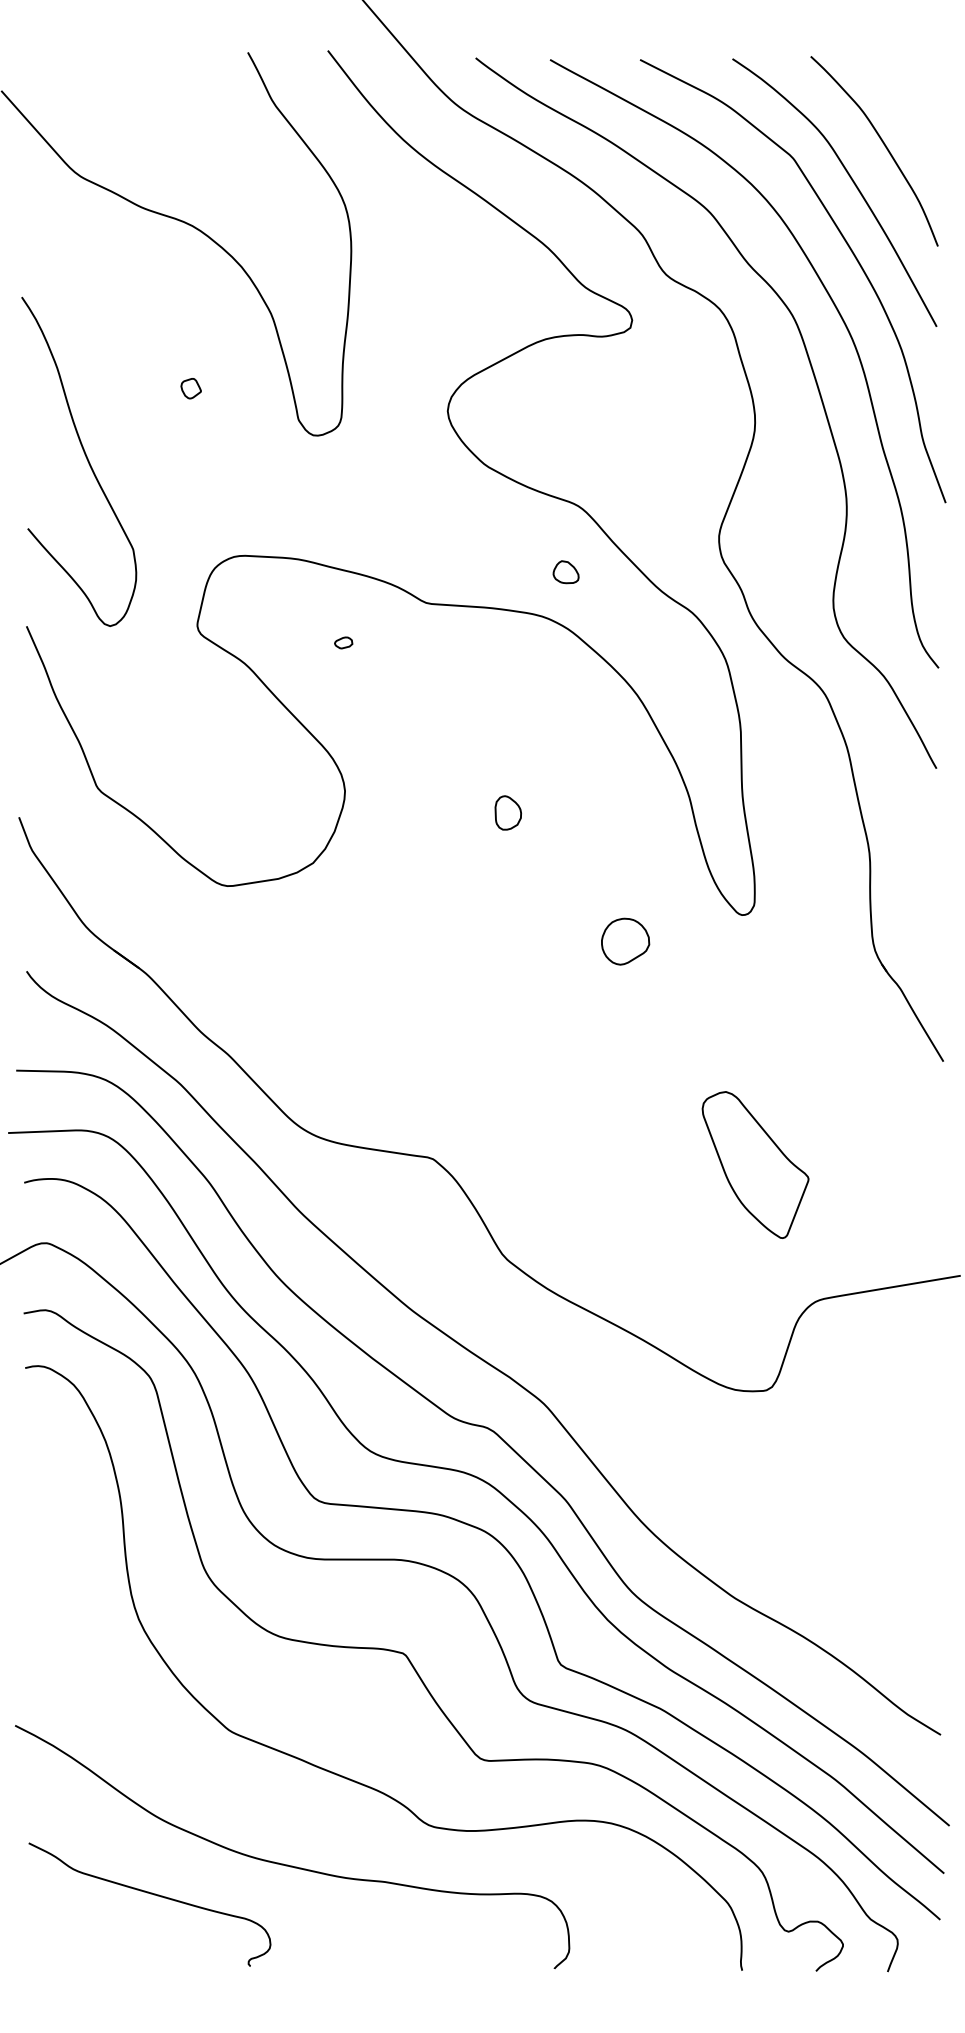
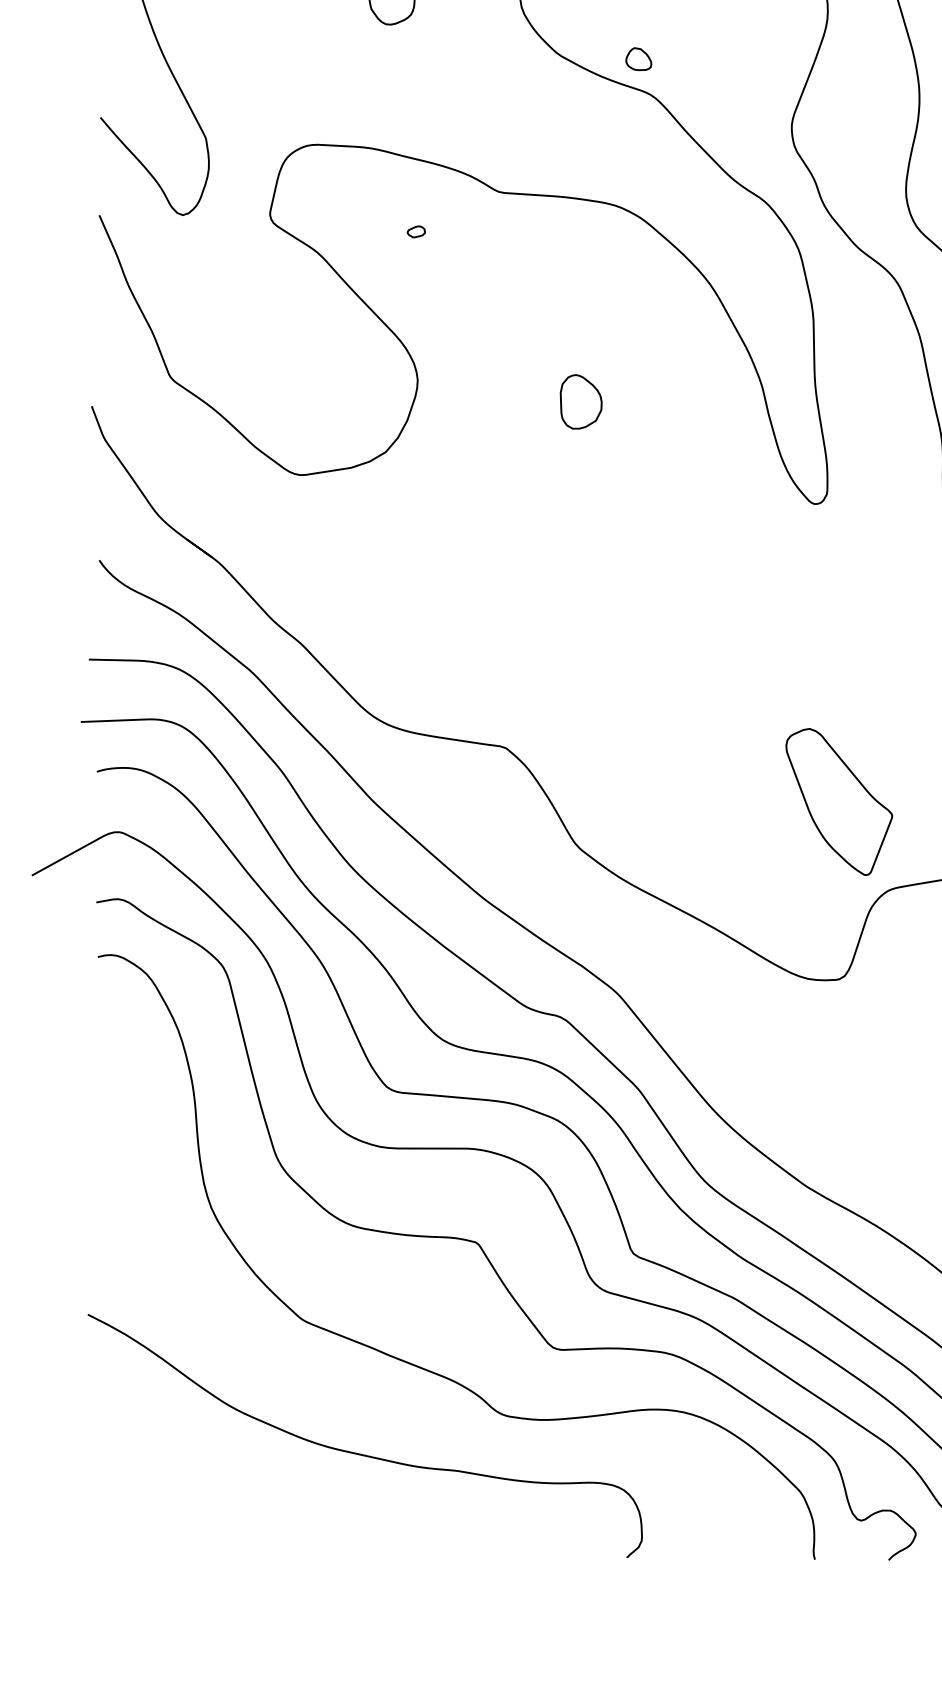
part: (565, 572) -> (638, 59), moved
part: (507, 812) -> (580, 401), size x1.6
part: (625, 941) -> (698, 530), removed
part: (755, 1164) -> (839, 801), moved
curve: (150, 1894) -> (223, 1483), removed

